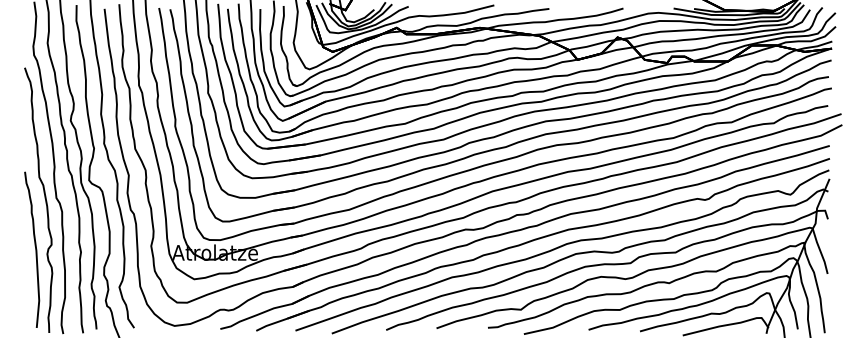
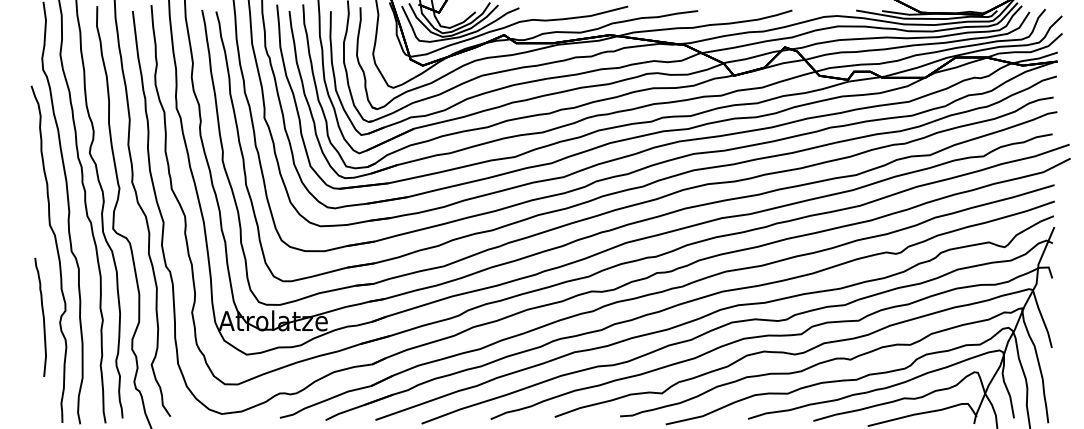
part: (31, 250) -> (40, 317), size x0.6

